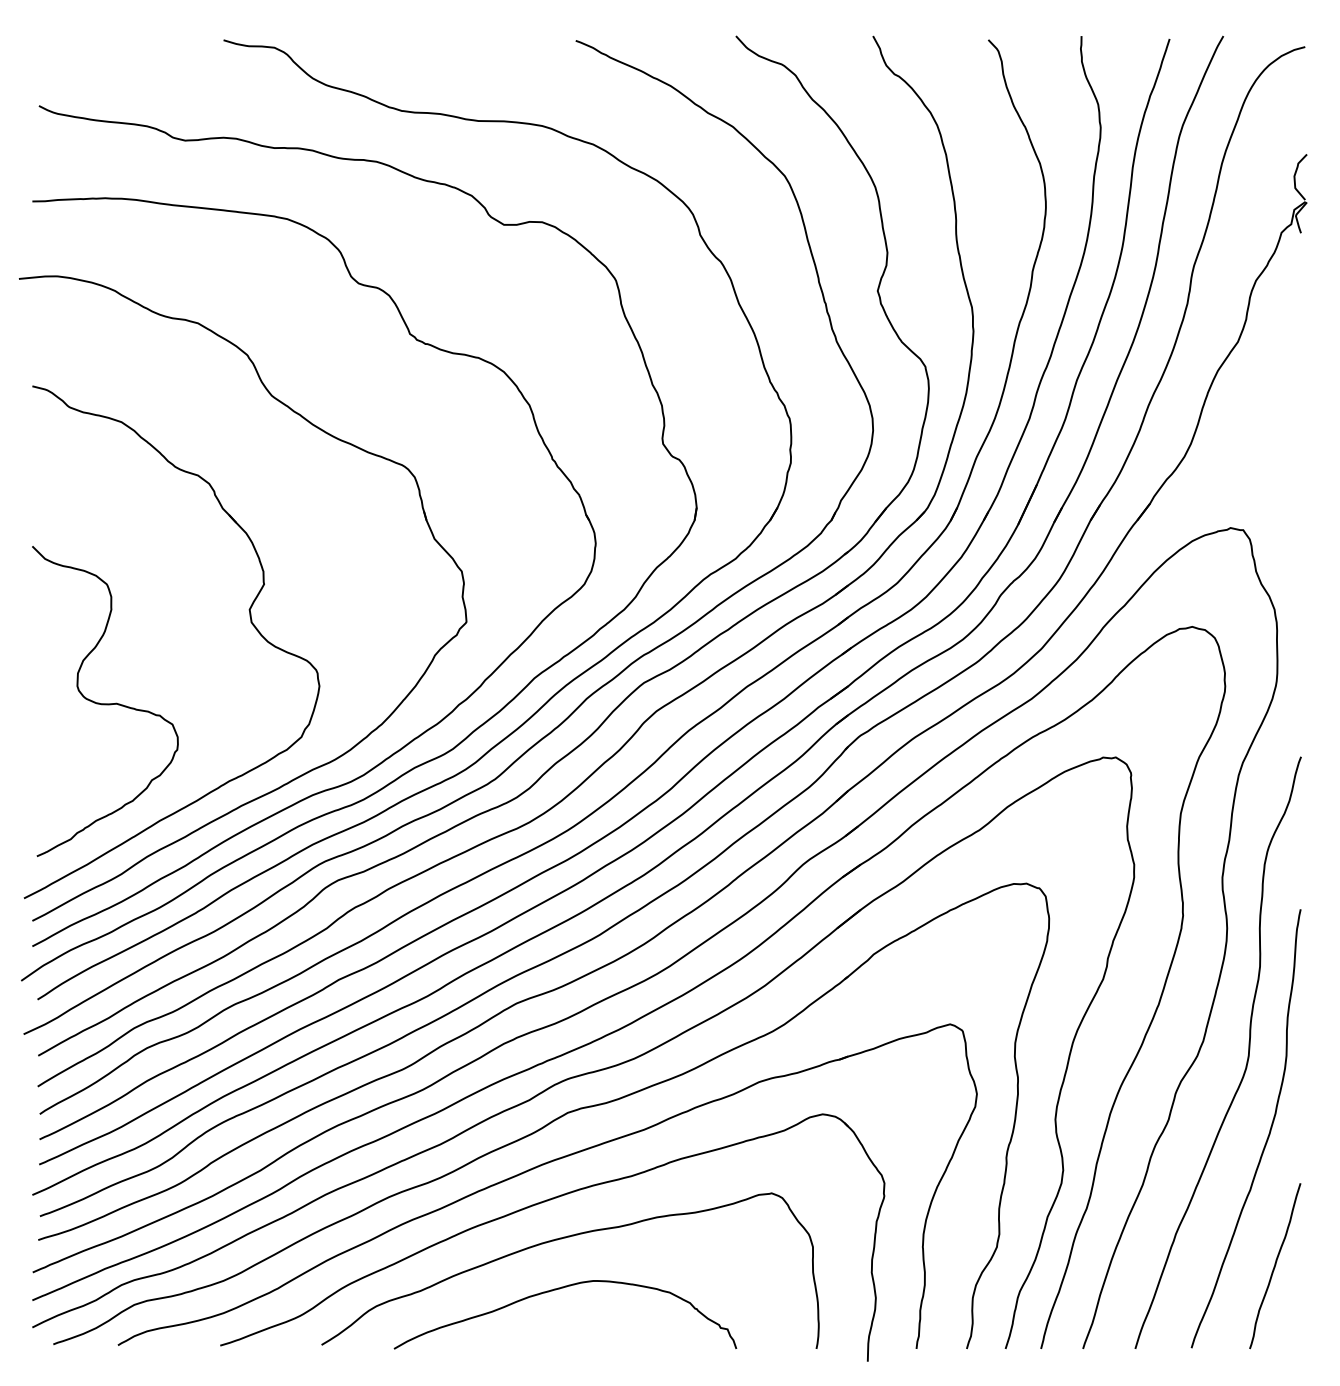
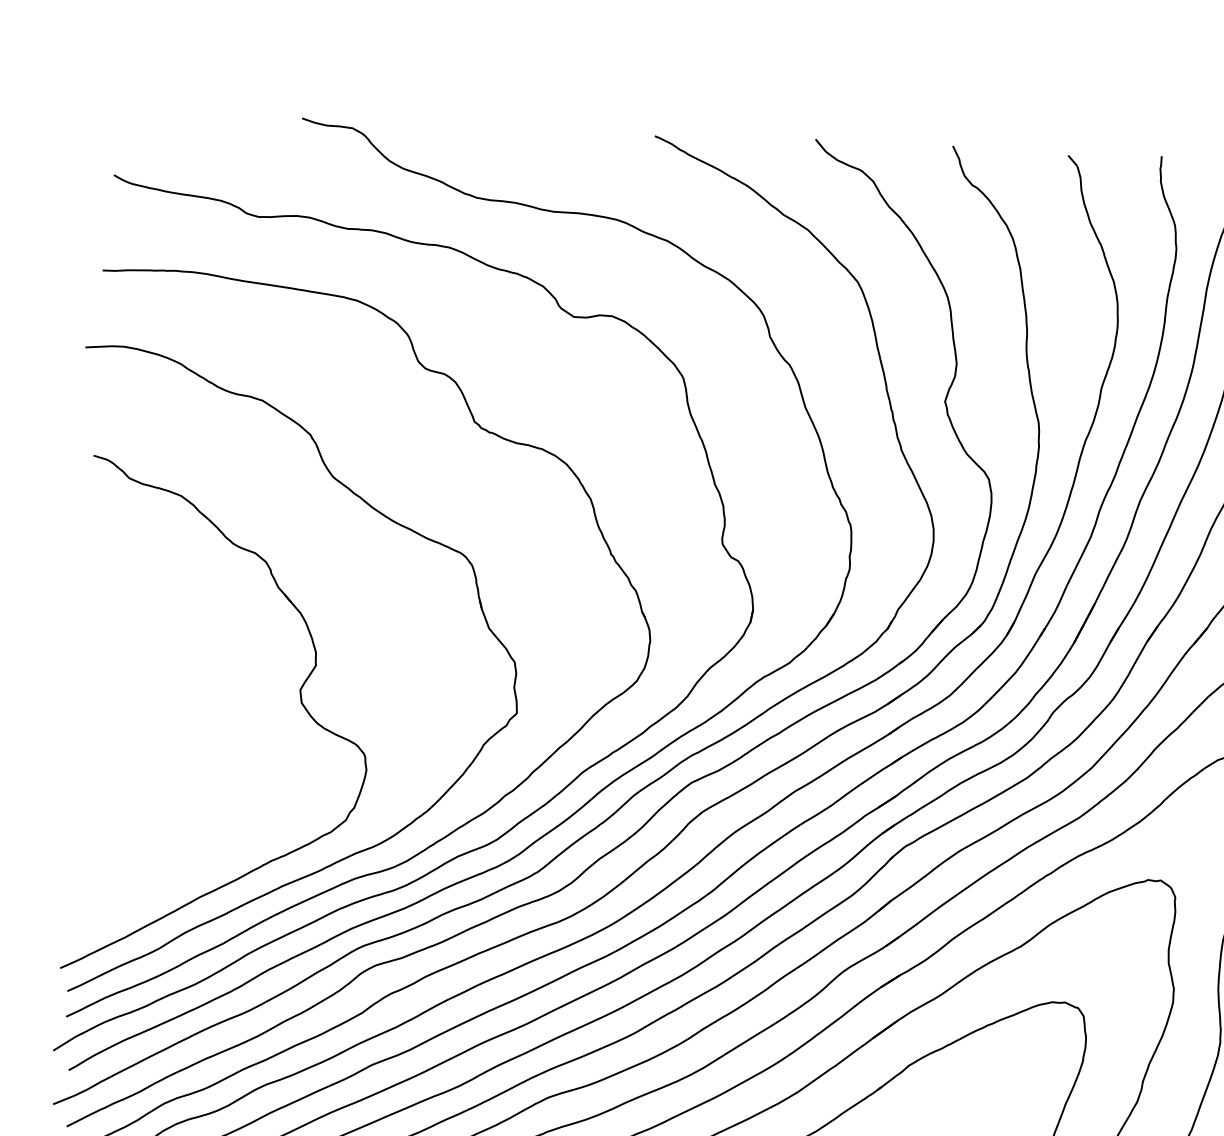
curve: (105, 703) -> (151, 776), removed

